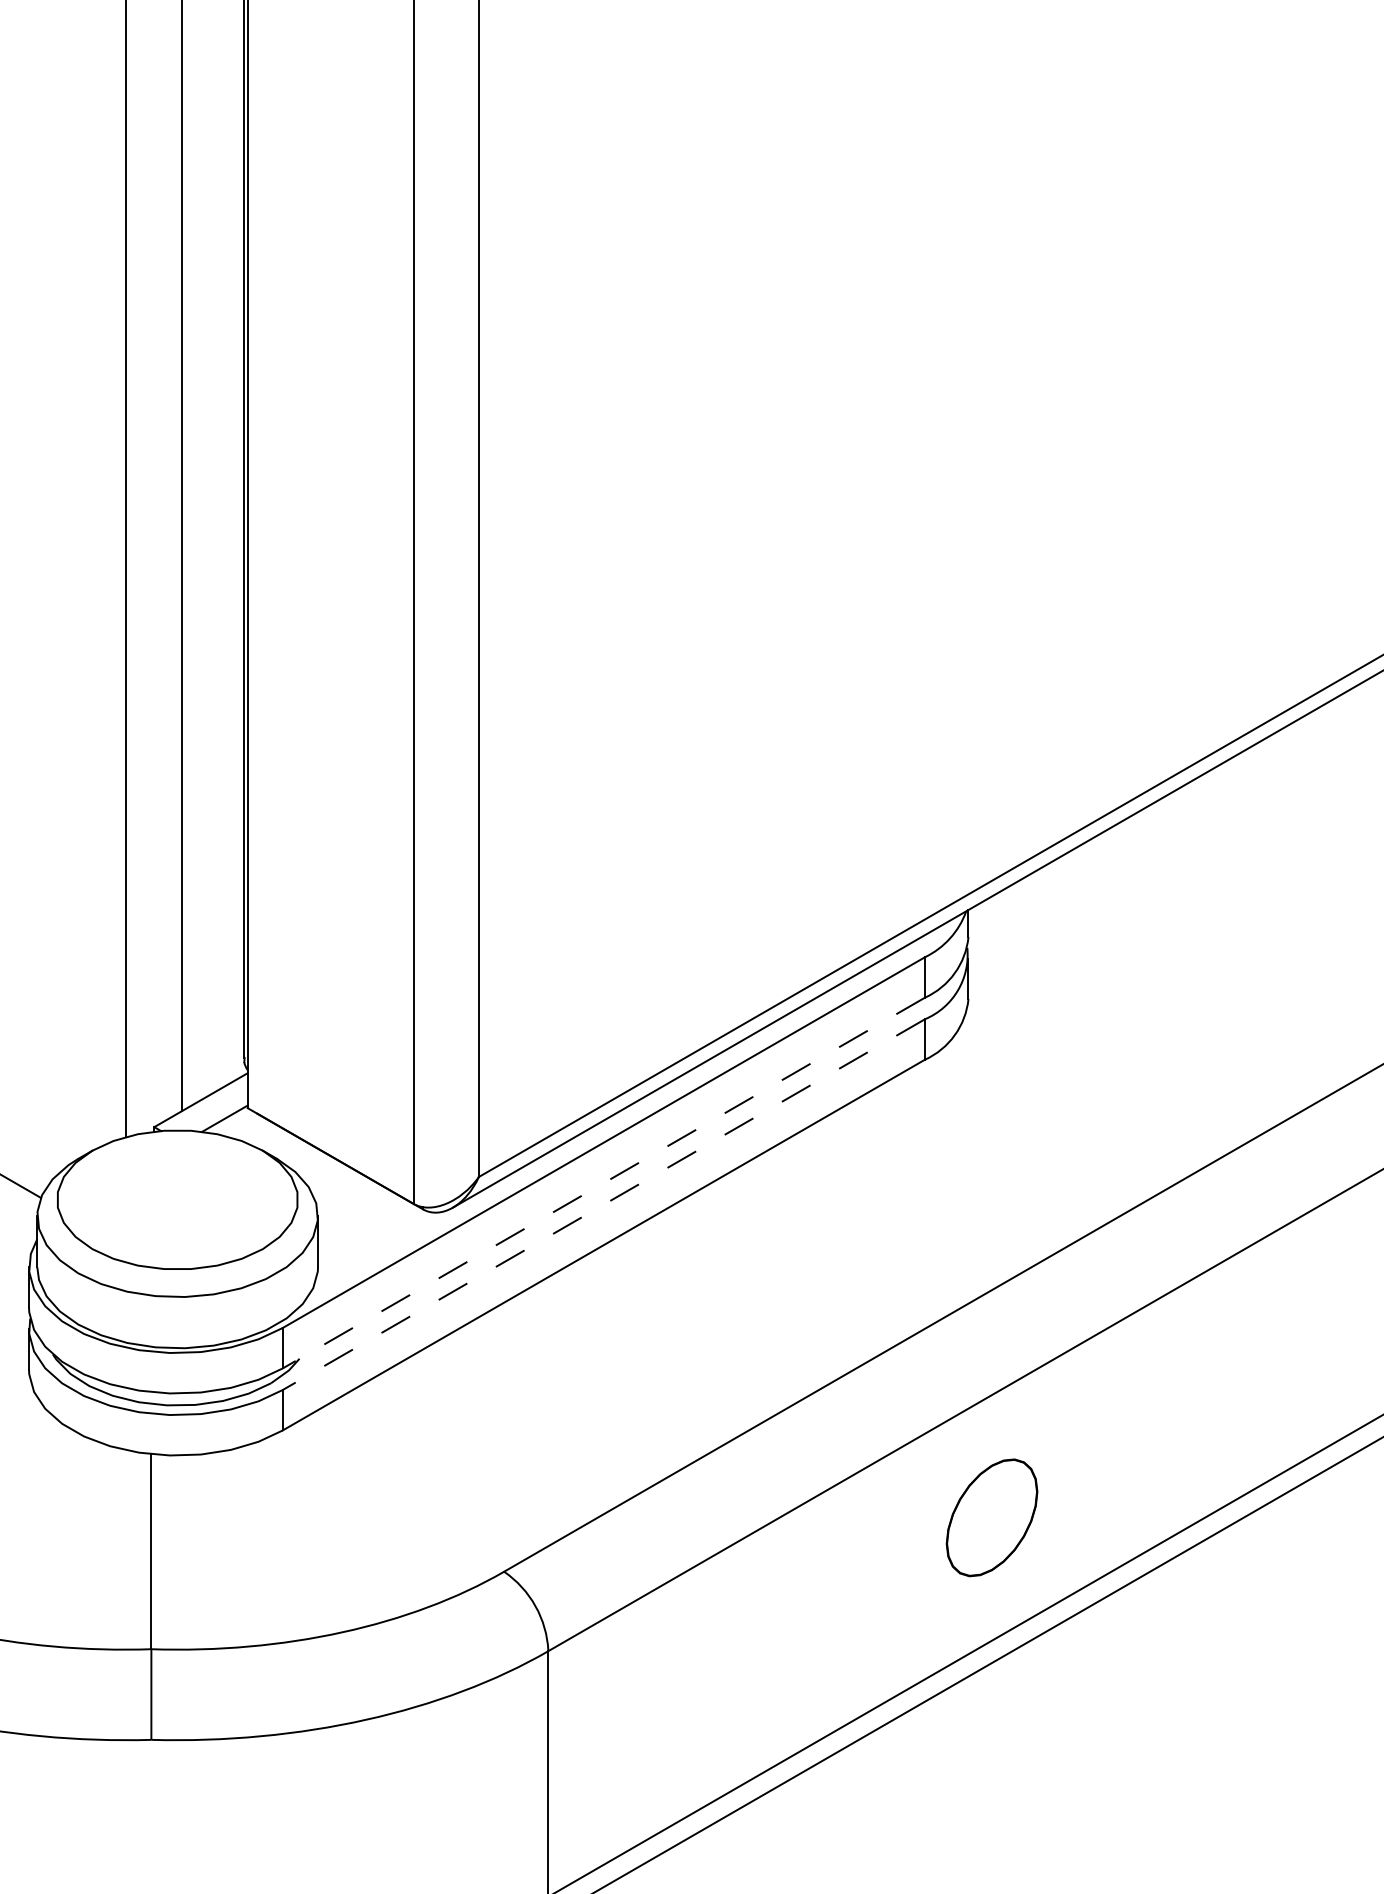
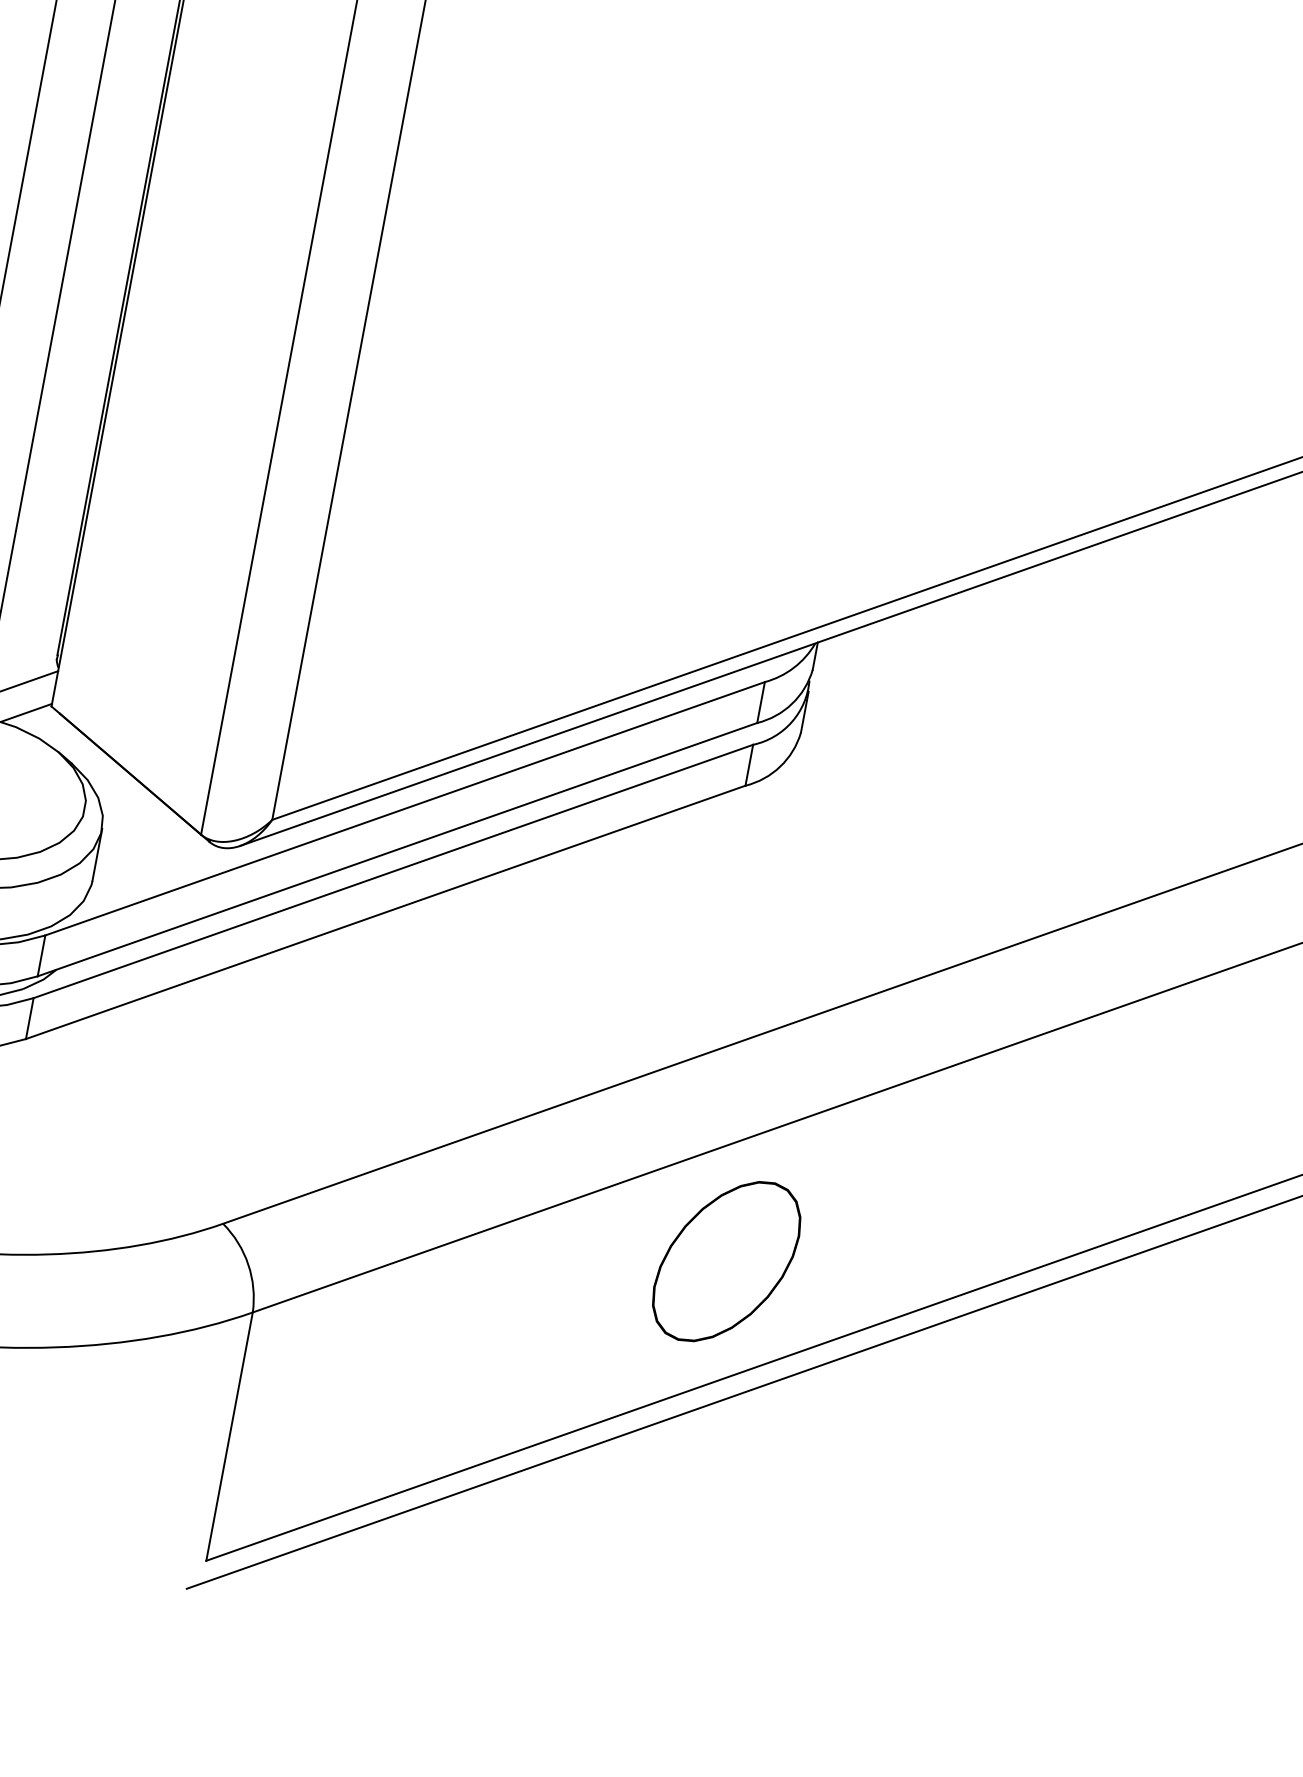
line: (603, 1183) -> (397, 850), dashed -> solid
line: (603, 1204) -> (393, 871), dashed -> solid
part: (991, 1517) -> (726, 1261), size x1.43

